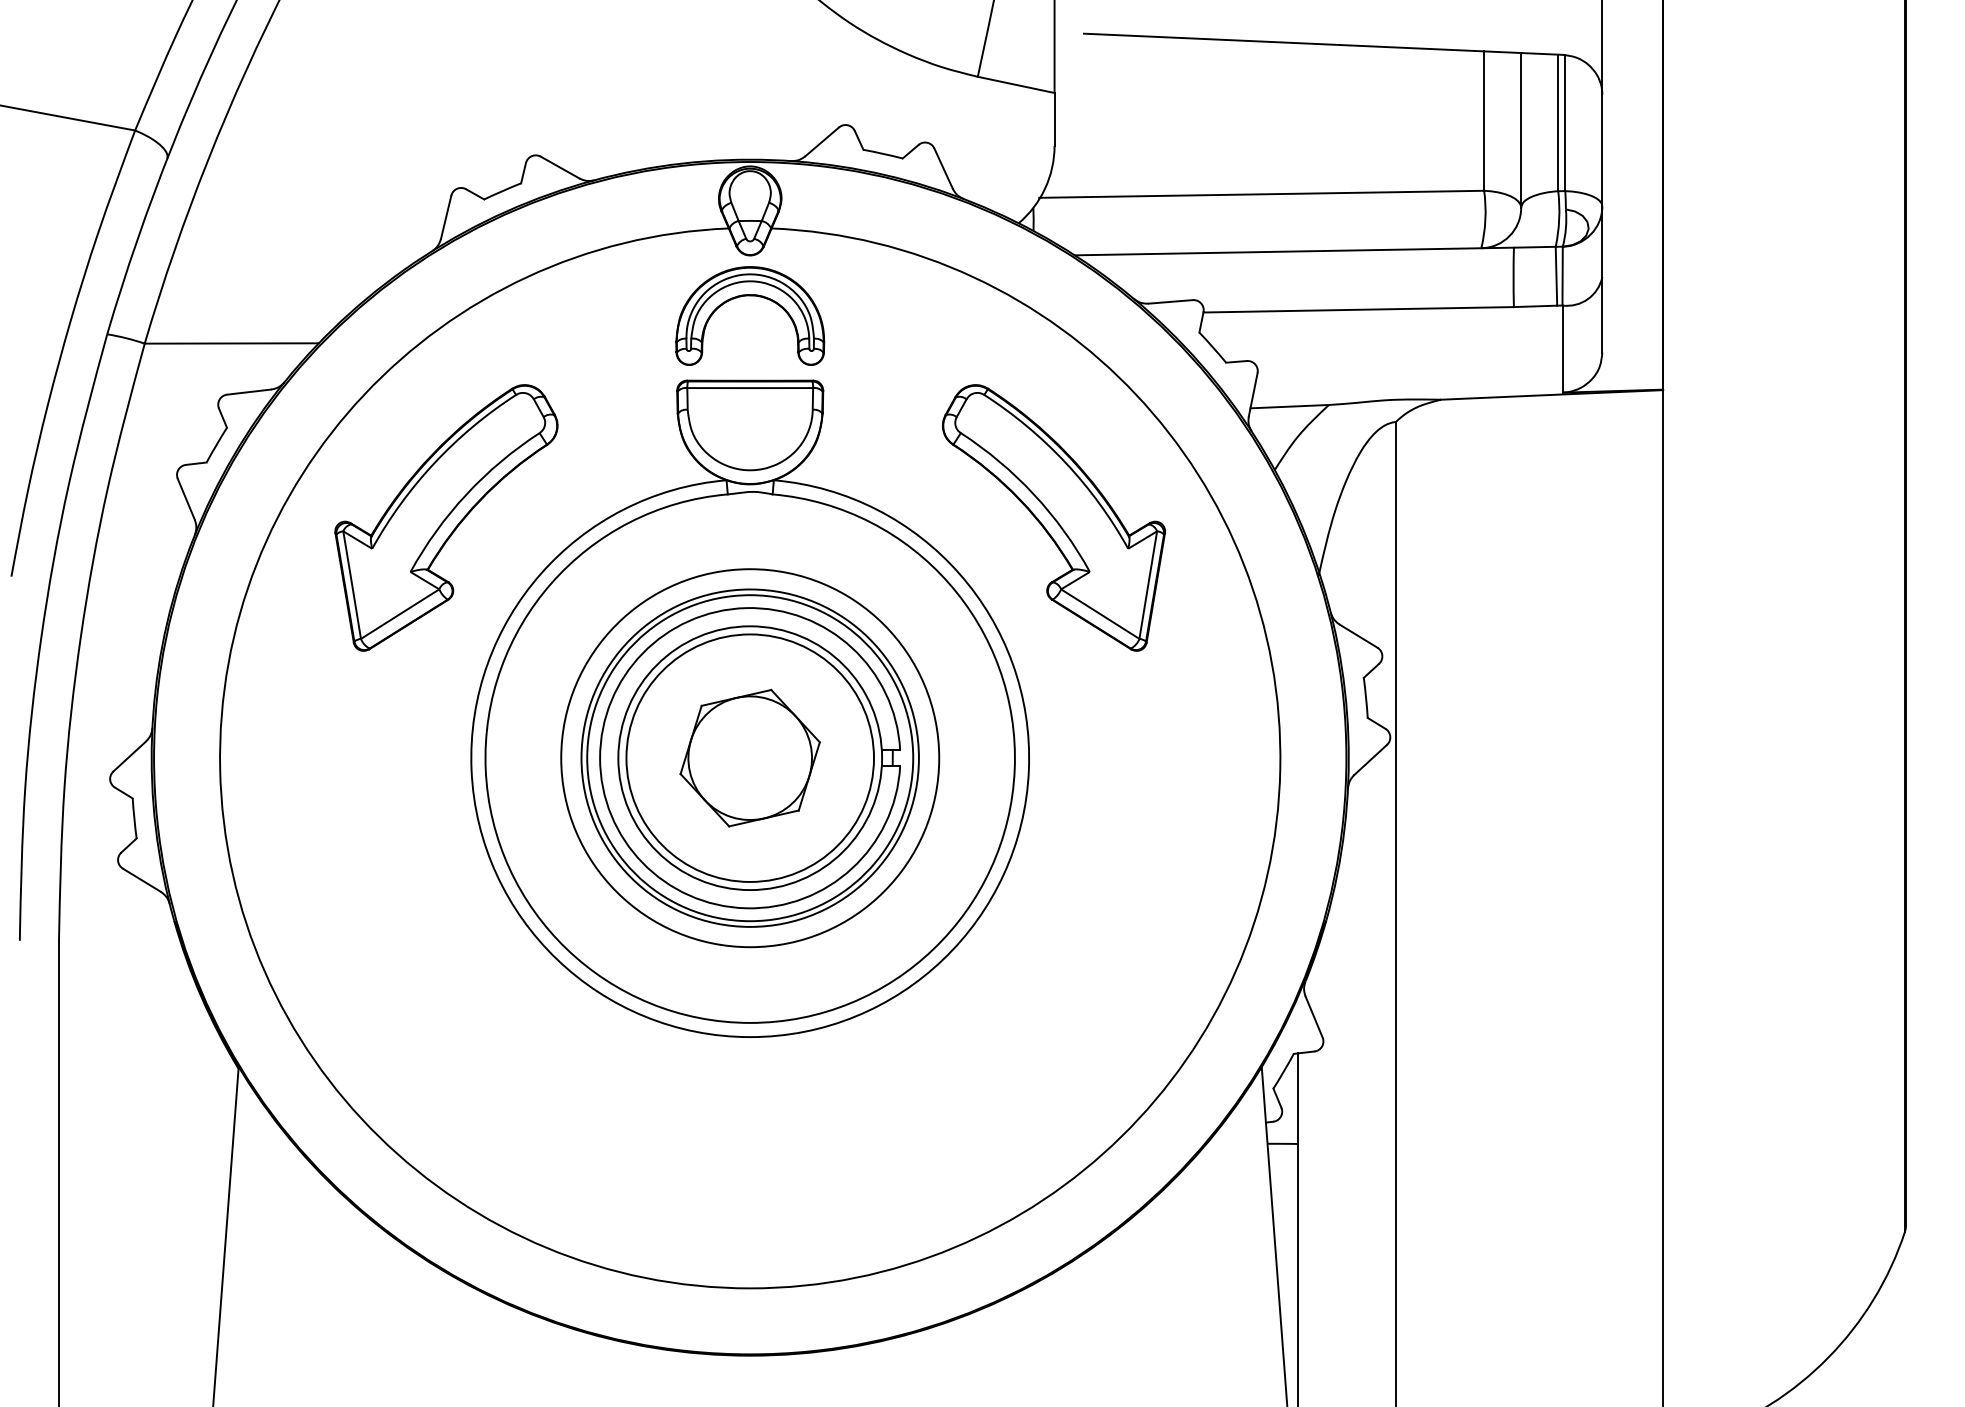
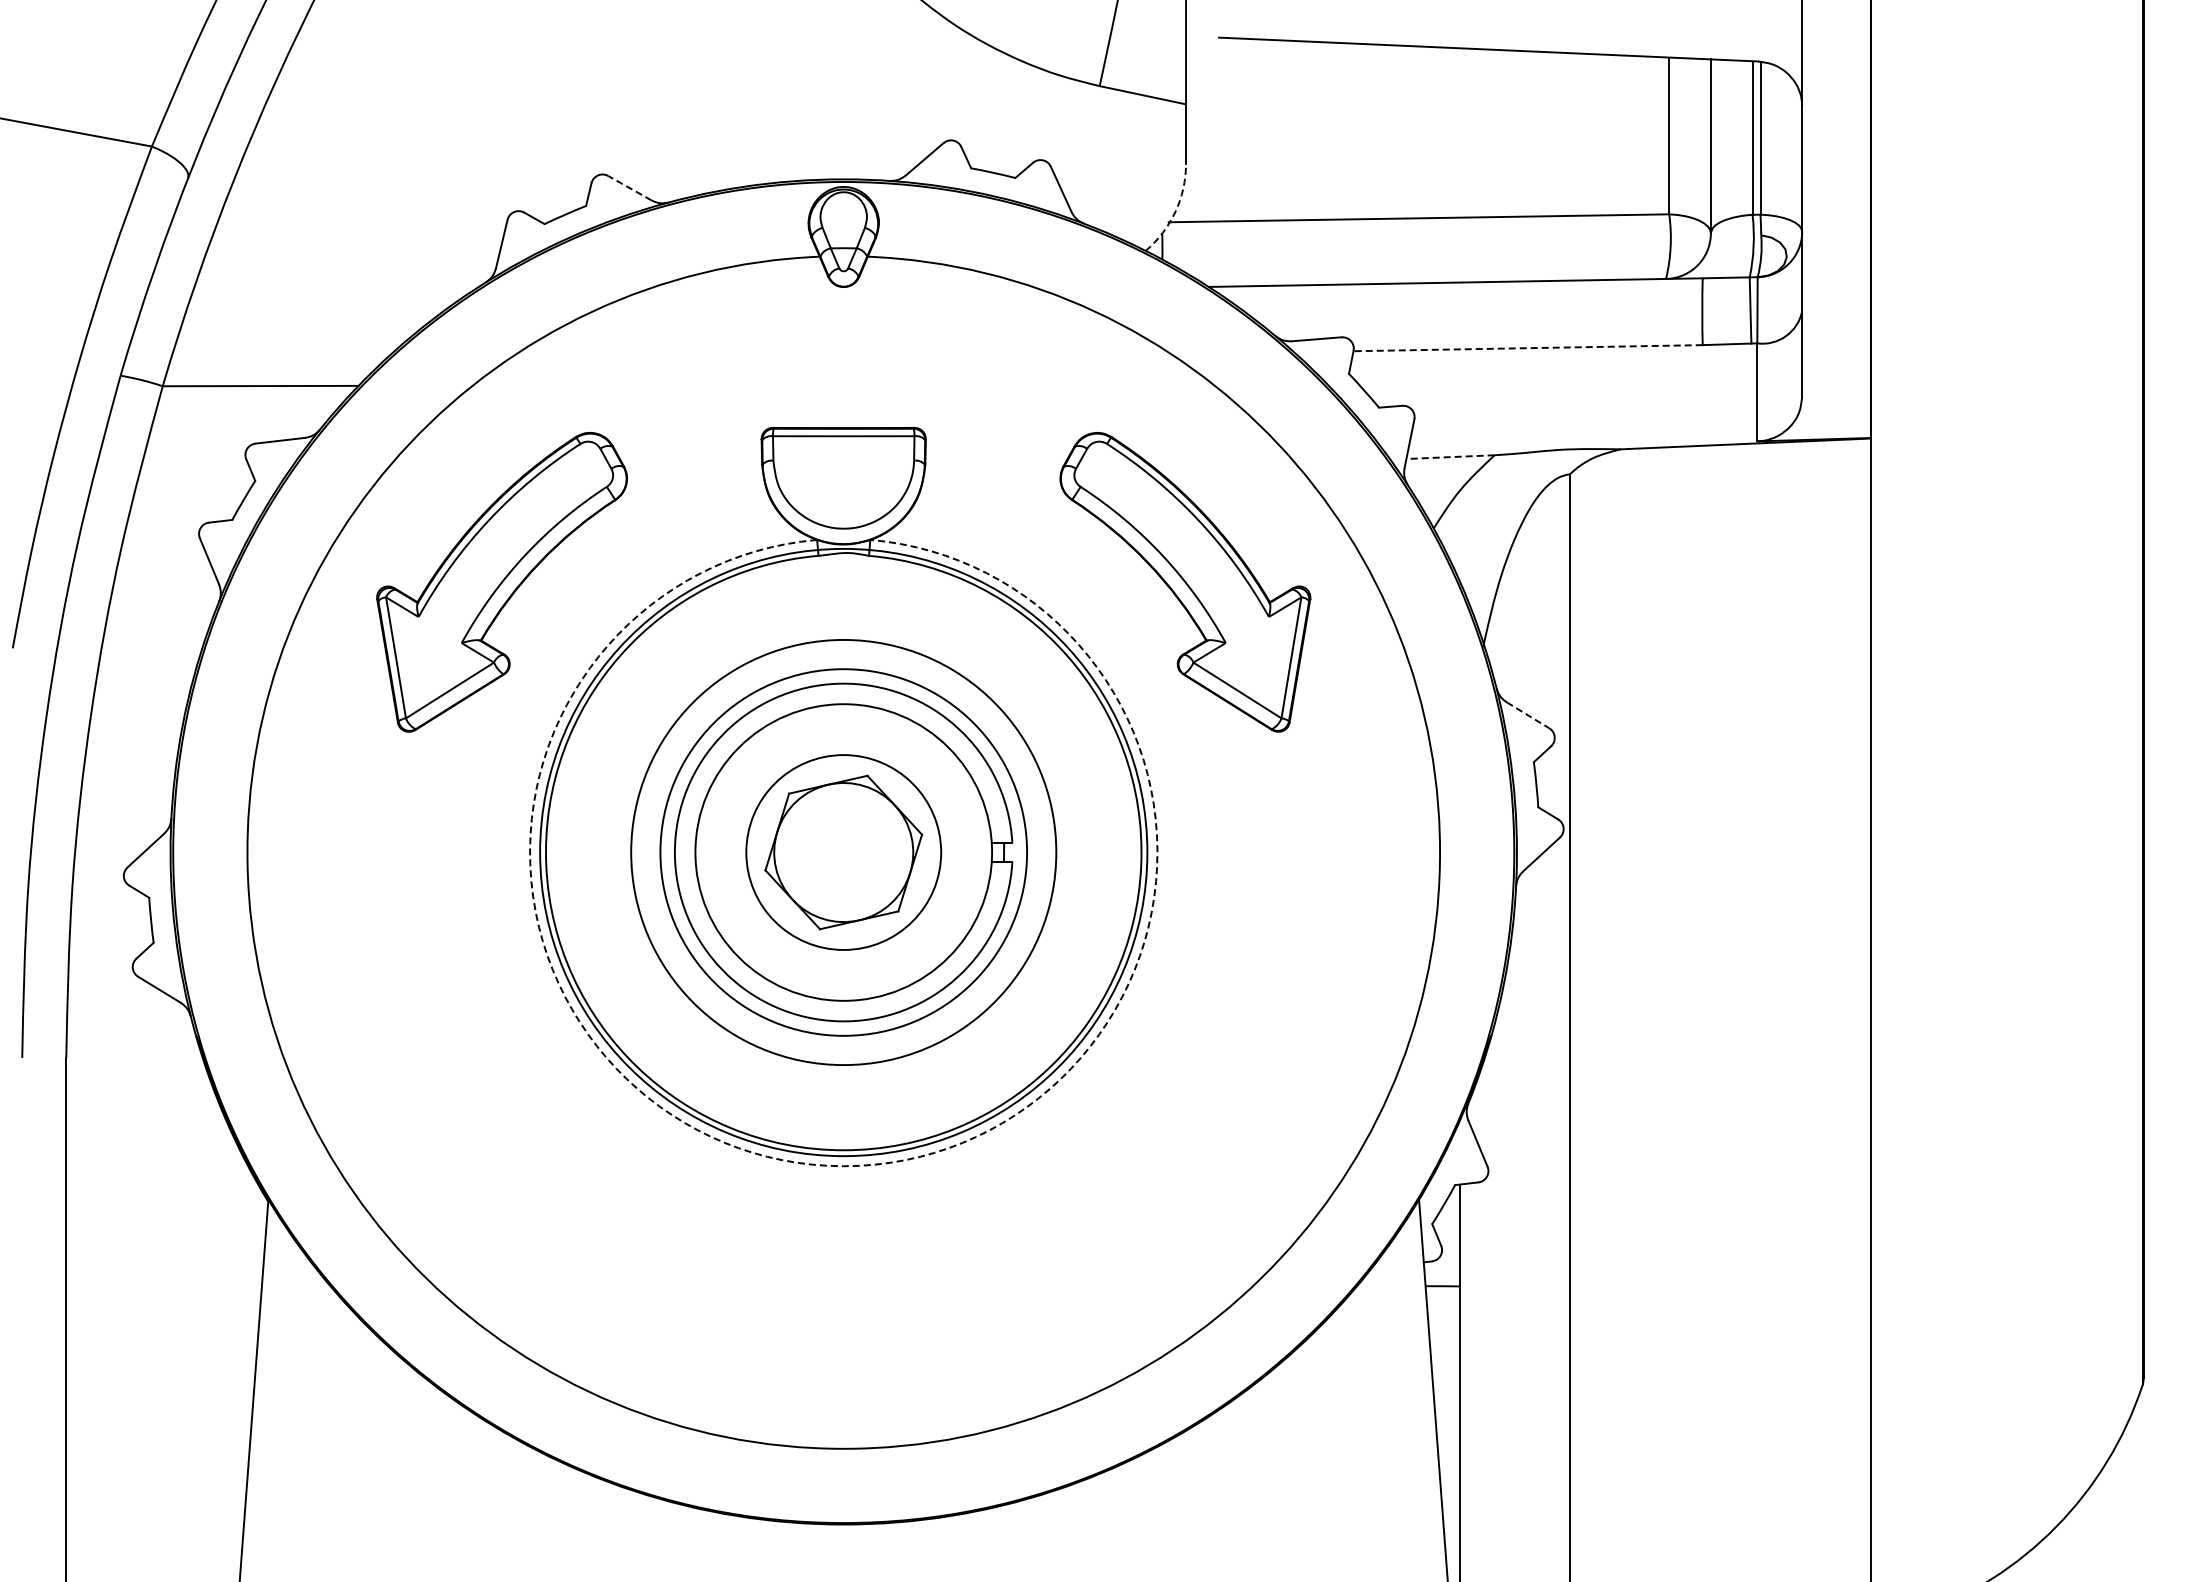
line: (559, 167) -> (629, 188), solid -> dashed
arc: (1045, 188) -> (1175, 211), solid -> dashed
part: (744, 296) -> (837, 333), removed
line: (1359, 310) -> (1528, 348), solid -> dashed
line: (1289, 406) -> (1450, 457), solid -> dashed
line: (1359, 636) -> (1528, 715), solid -> dashed
circle: (750, 758) -> (843, 852), size x0.7
circle: (750, 758) -> (843, 852), size x1.6
arc: (750, 1037) -> (843, 1166), solid -> dashed

